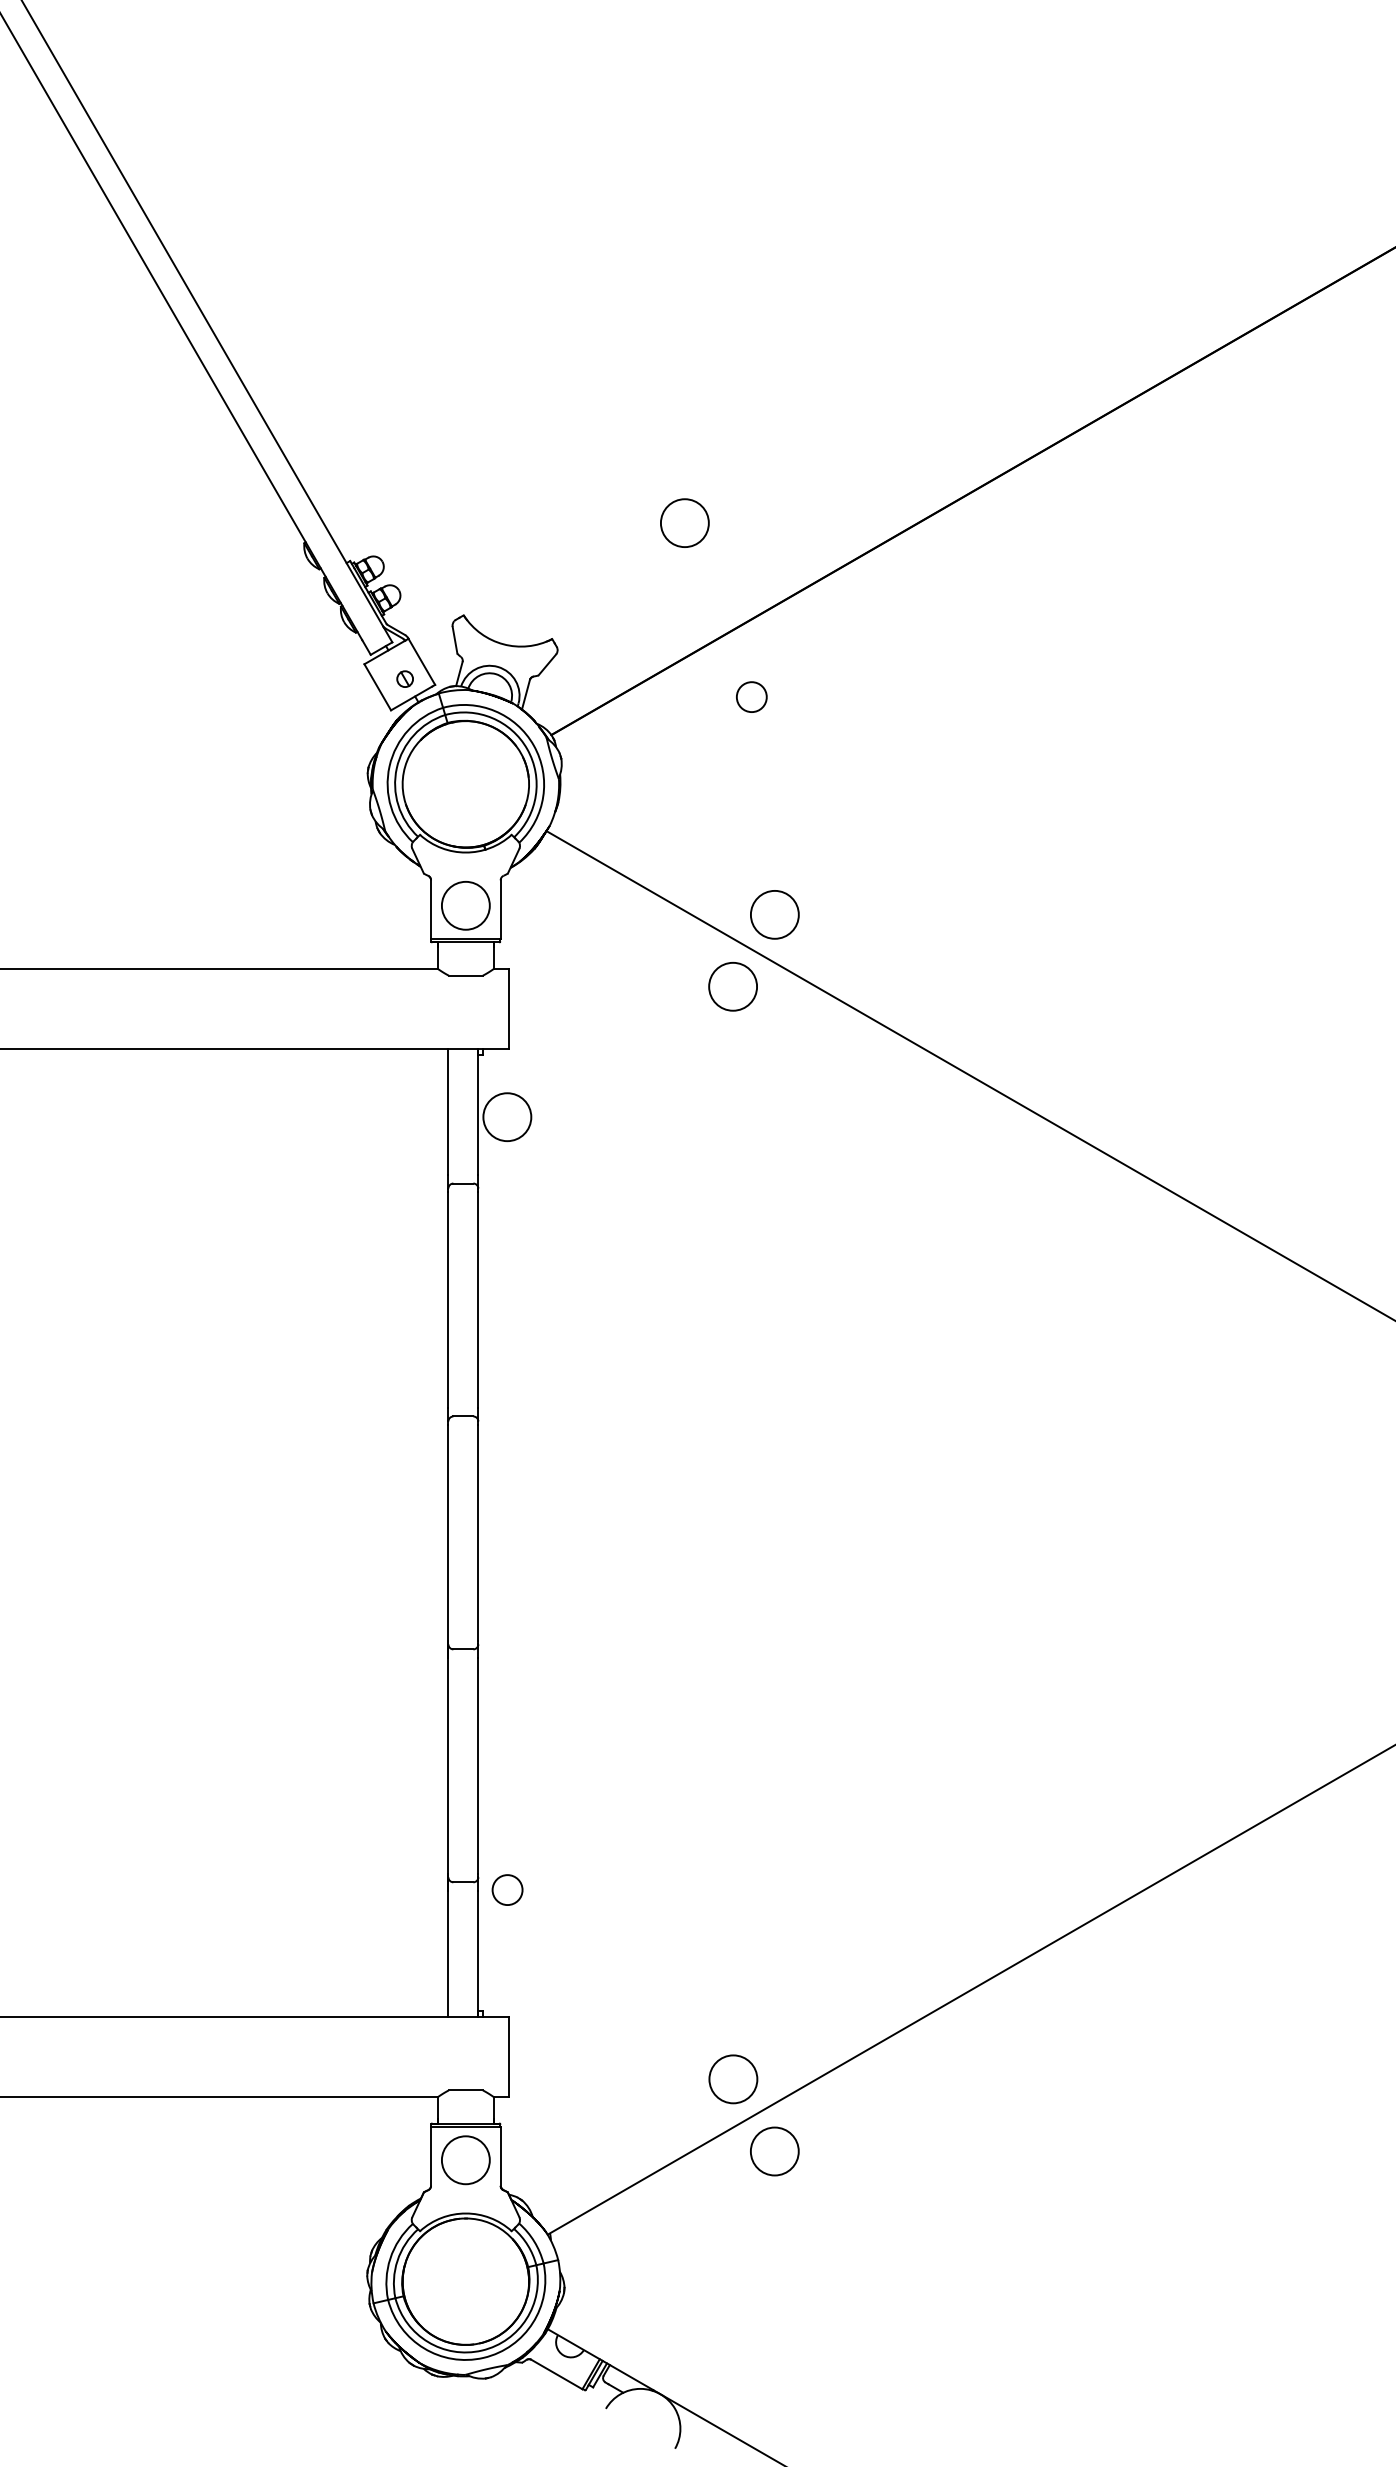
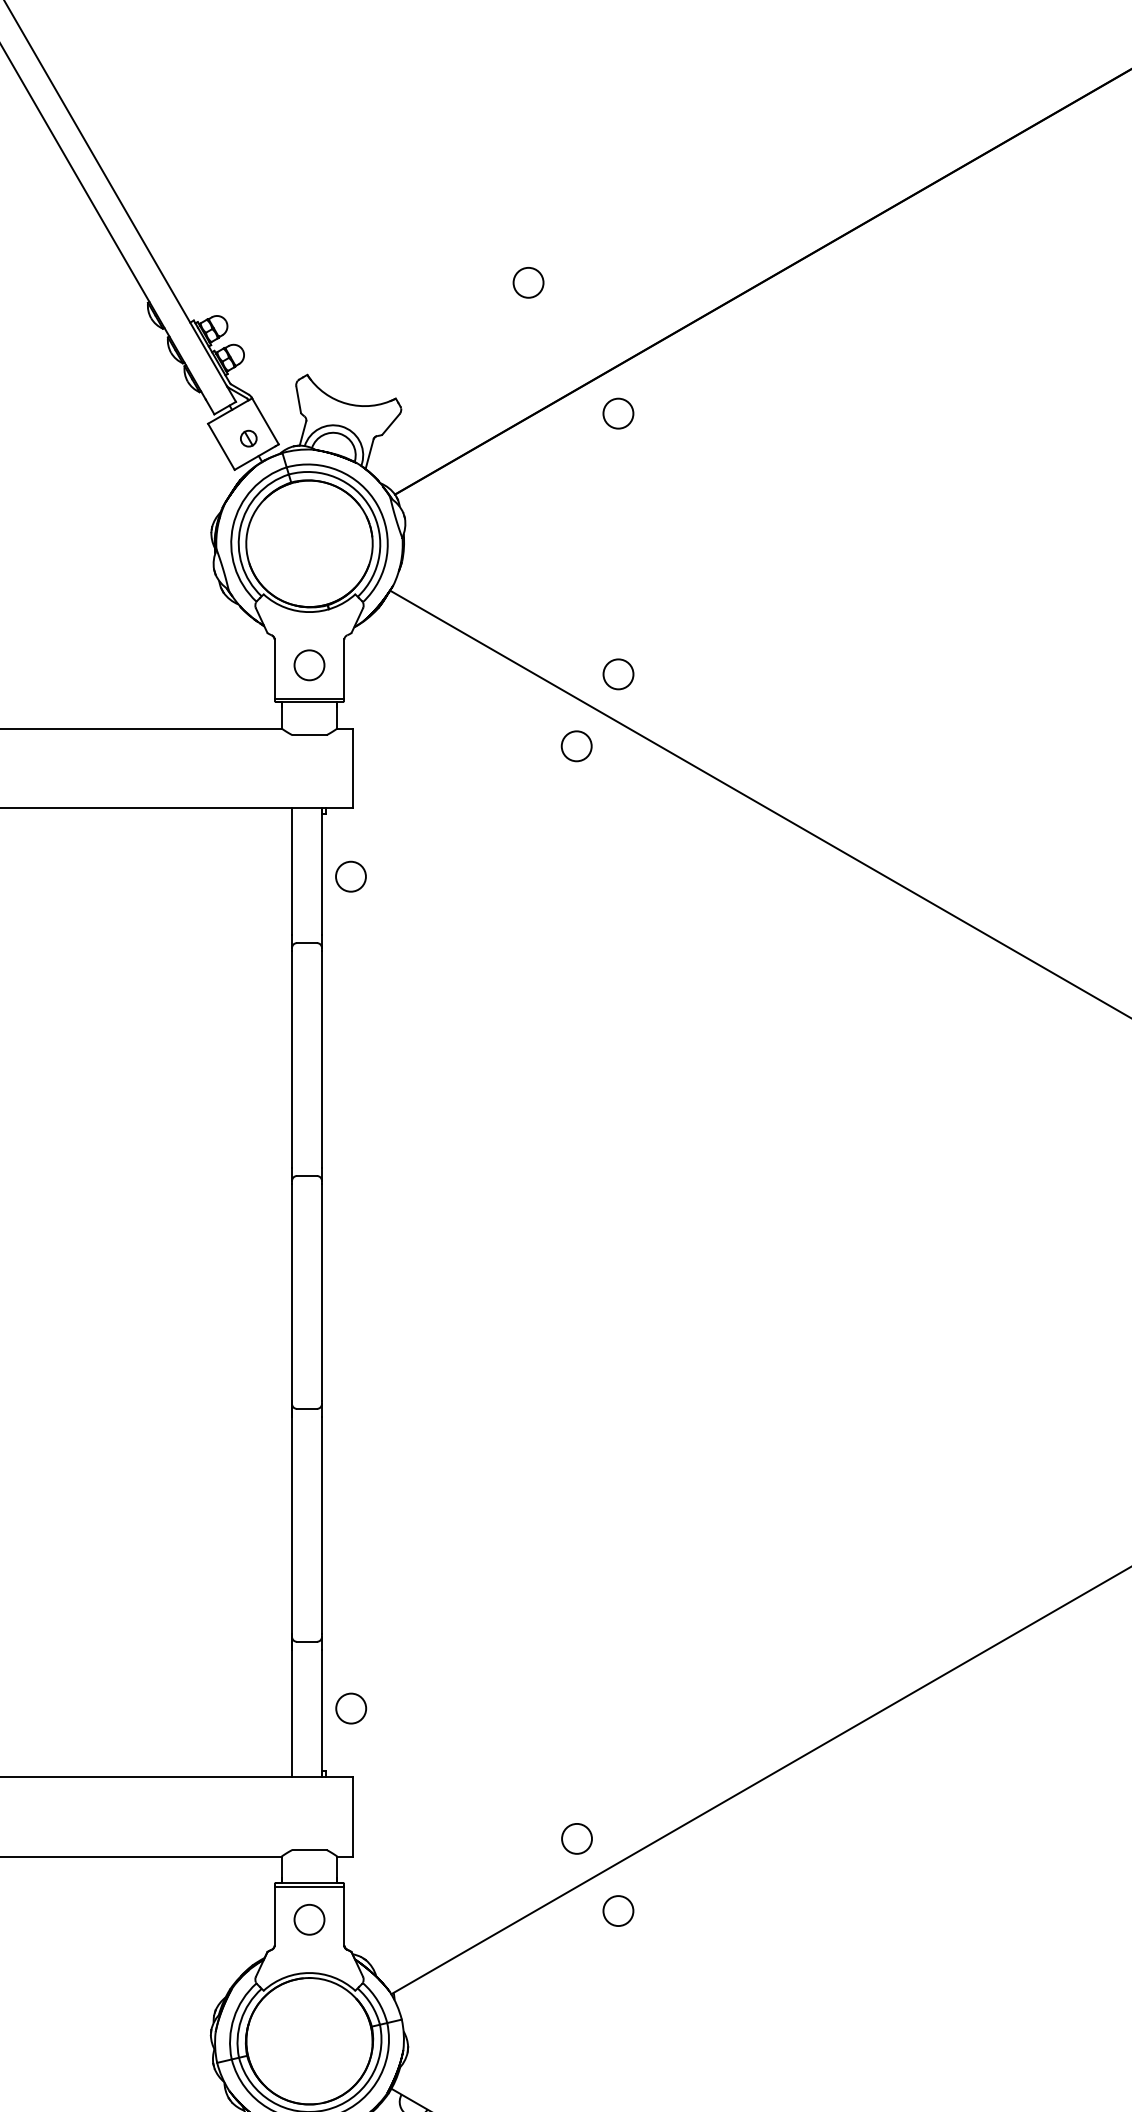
circle: (684, 523) -> (528, 283), size x0.62
circle: (751, 696) -> (618, 413), moved
circle: (465, 905) -> (309, 665), size x0.62
circle: (774, 914) -> (618, 674), size x0.62
circle: (733, 986) -> (577, 746), size x0.62
circle: (507, 1117) -> (351, 877), size x0.62
circle: (507, 1889) -> (351, 1708), moved
circle: (733, 2079) -> (577, 1839), size x0.62
circle: (774, 2151) -> (618, 1911), size x0.62
circle: (465, 2160) -> (309, 1920), size x0.62

